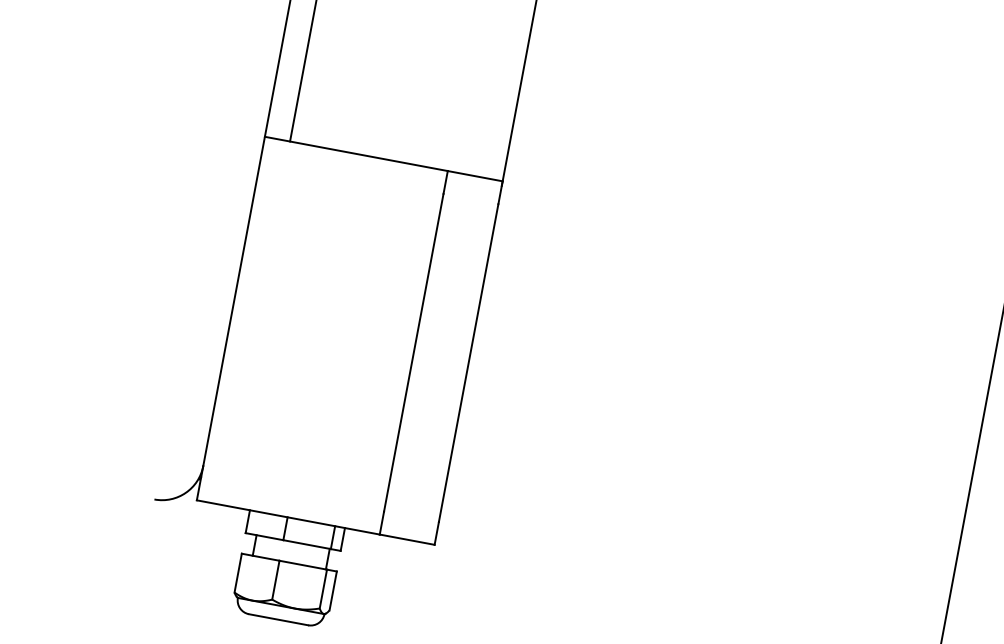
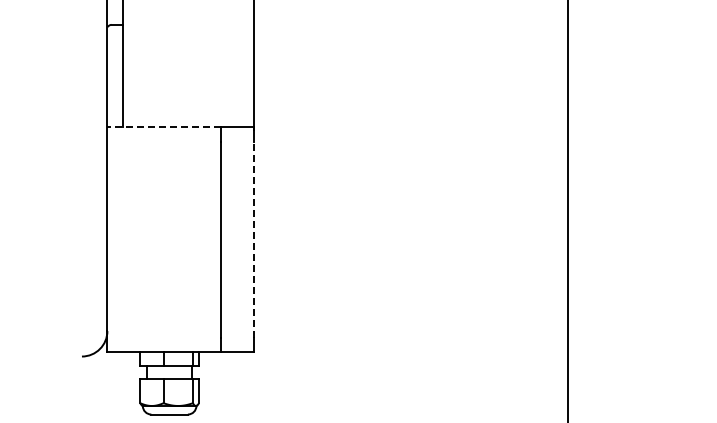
line: (355, 153) -> (163, 127), solid -> dashed
line: (468, 362) -> (254, 239), solid -> dashed

